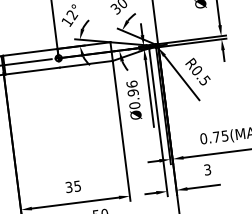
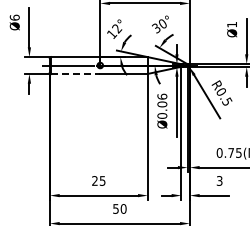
line: (33, 70) -> (76, 73), solid -> dashed
text: (133, 92) -> (162, 104), Ø0.96 -> Ø0.06
text: (68, 186) -> (94, 180), 35 -> 25

